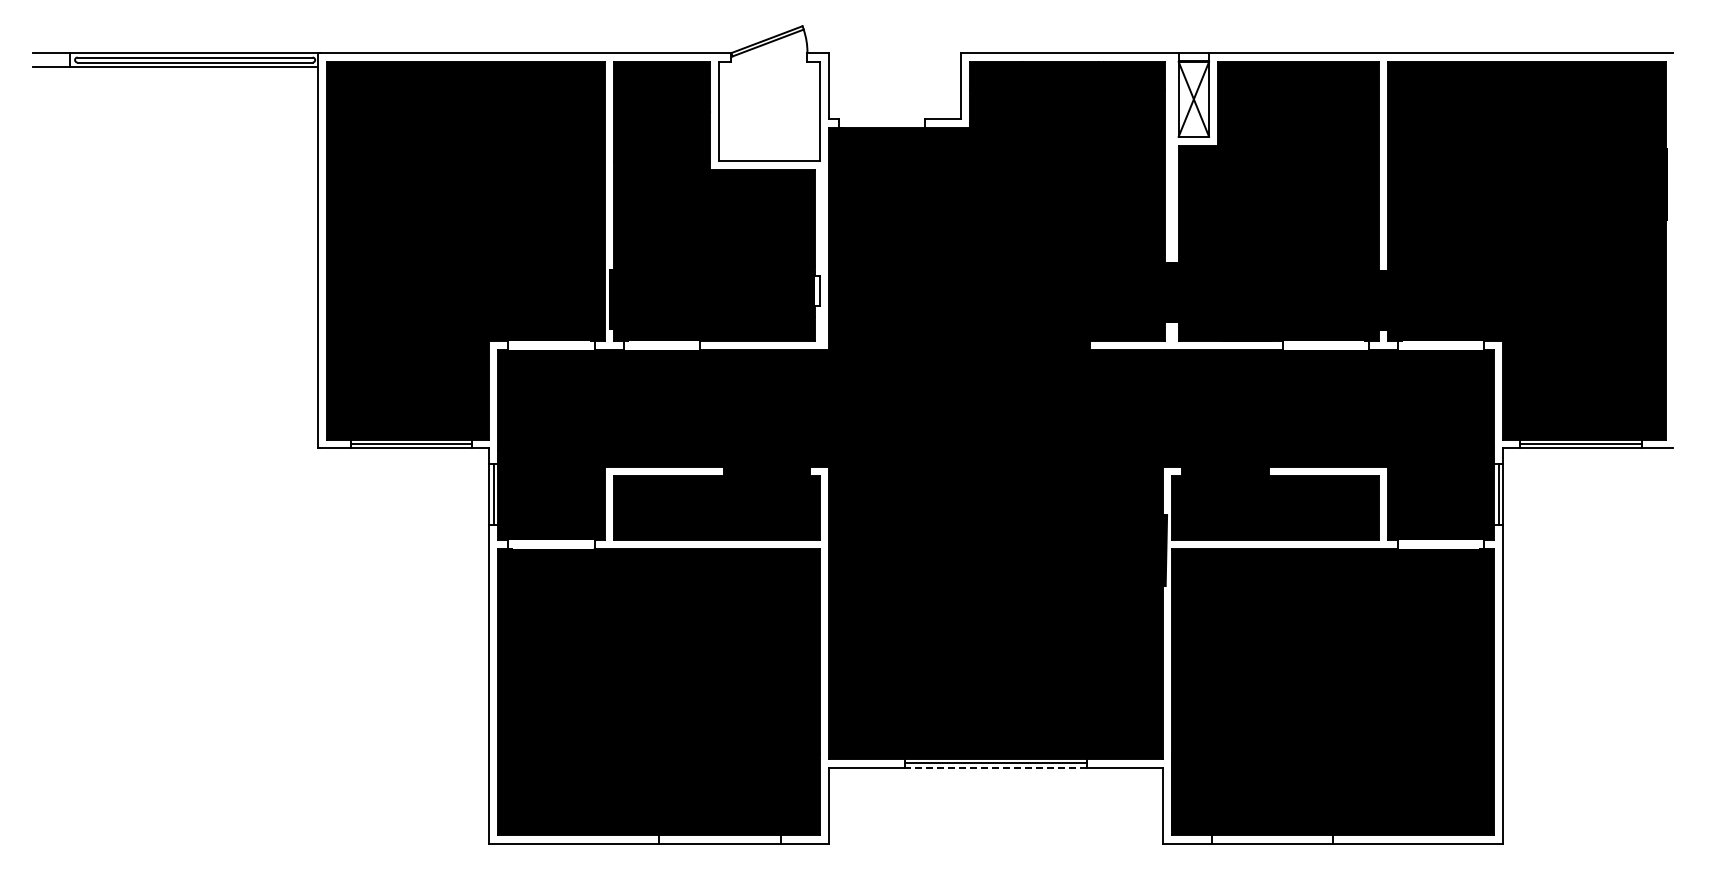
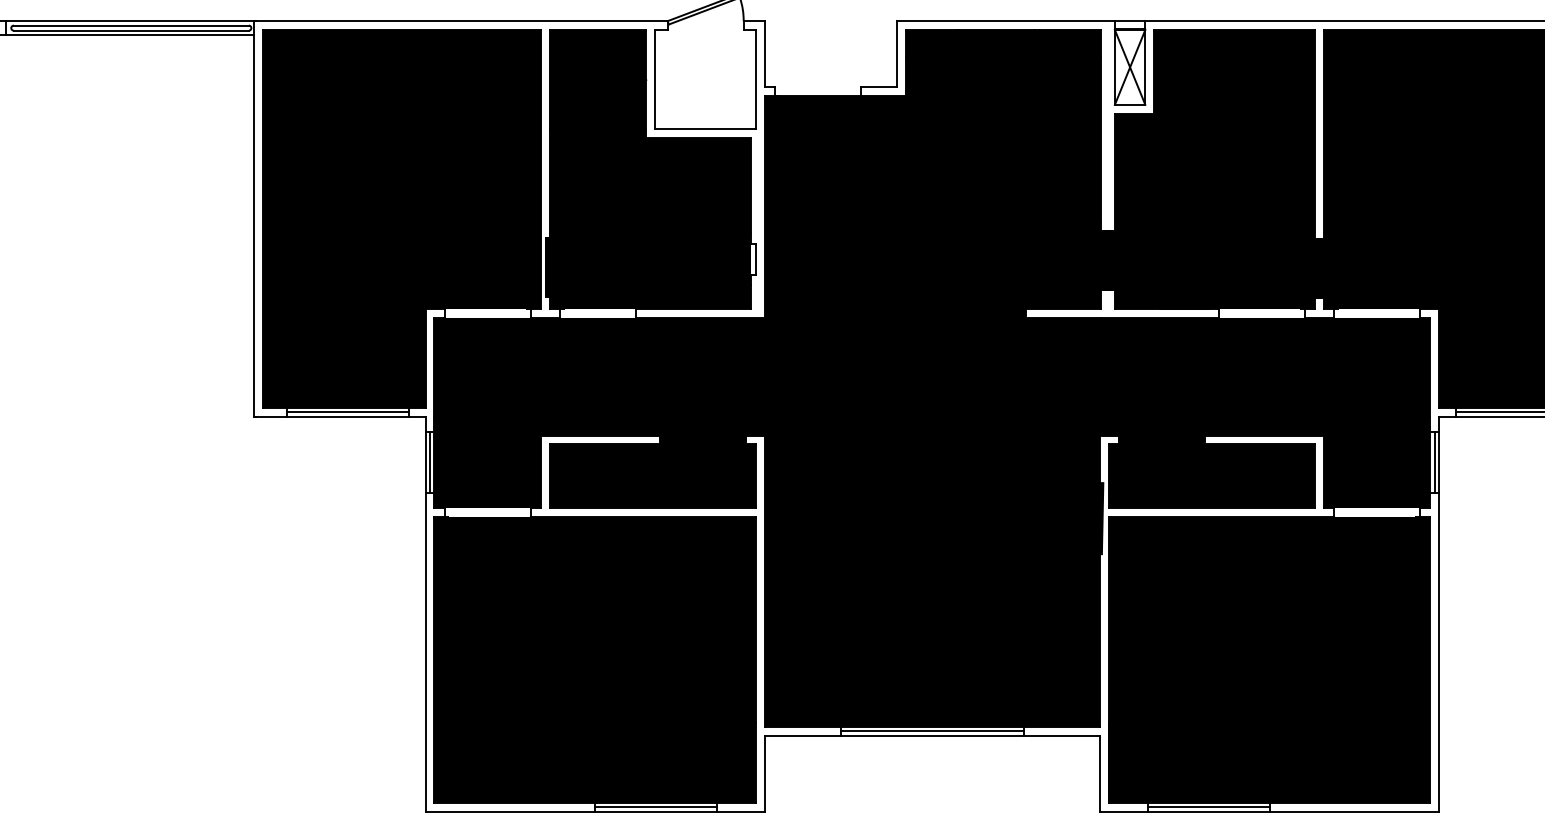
line: (995, 767) -> (931, 735), dashed -> solid
line: (719, 839) -> (655, 807), added
line: (1272, 839) -> (1208, 807), added

